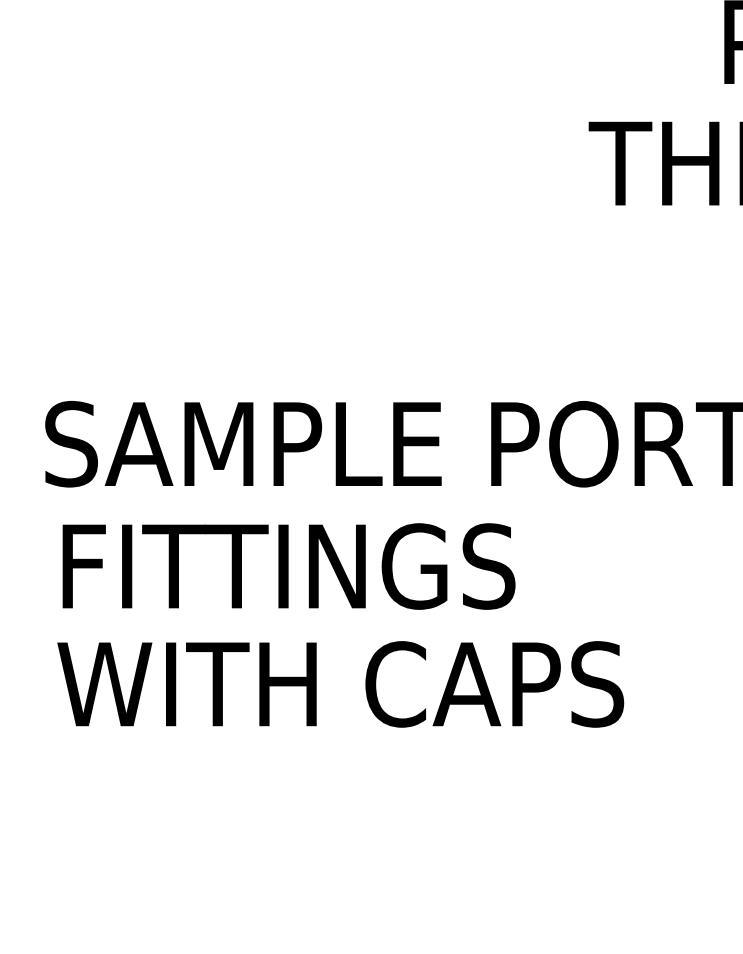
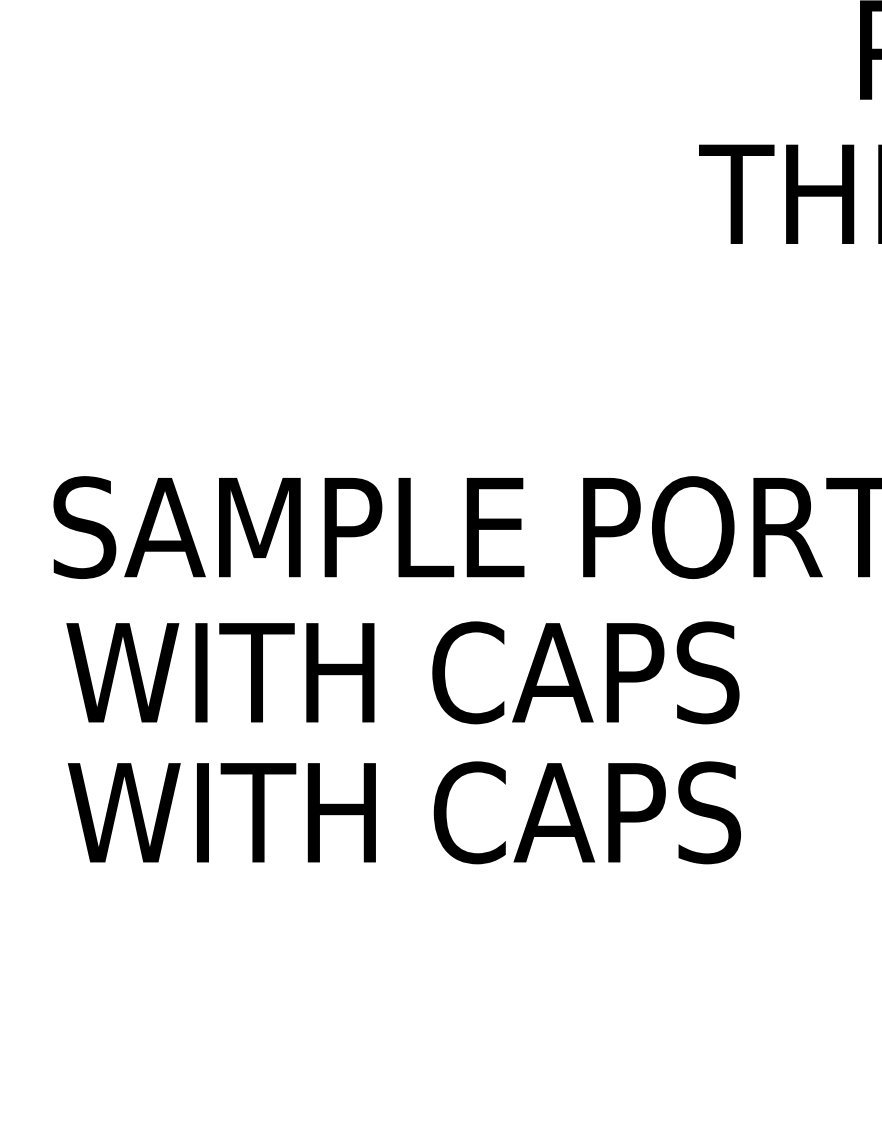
text: (339, 566) -> (402, 672), FITTINGS -> WITH CAPS

